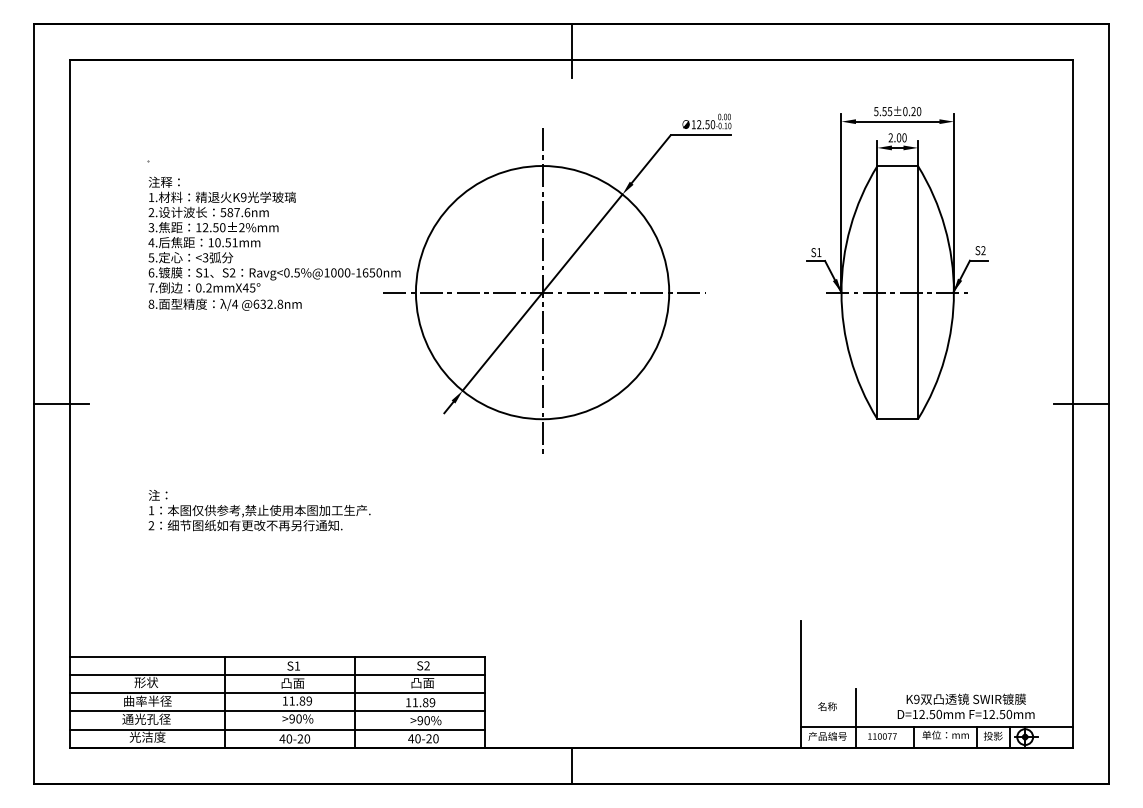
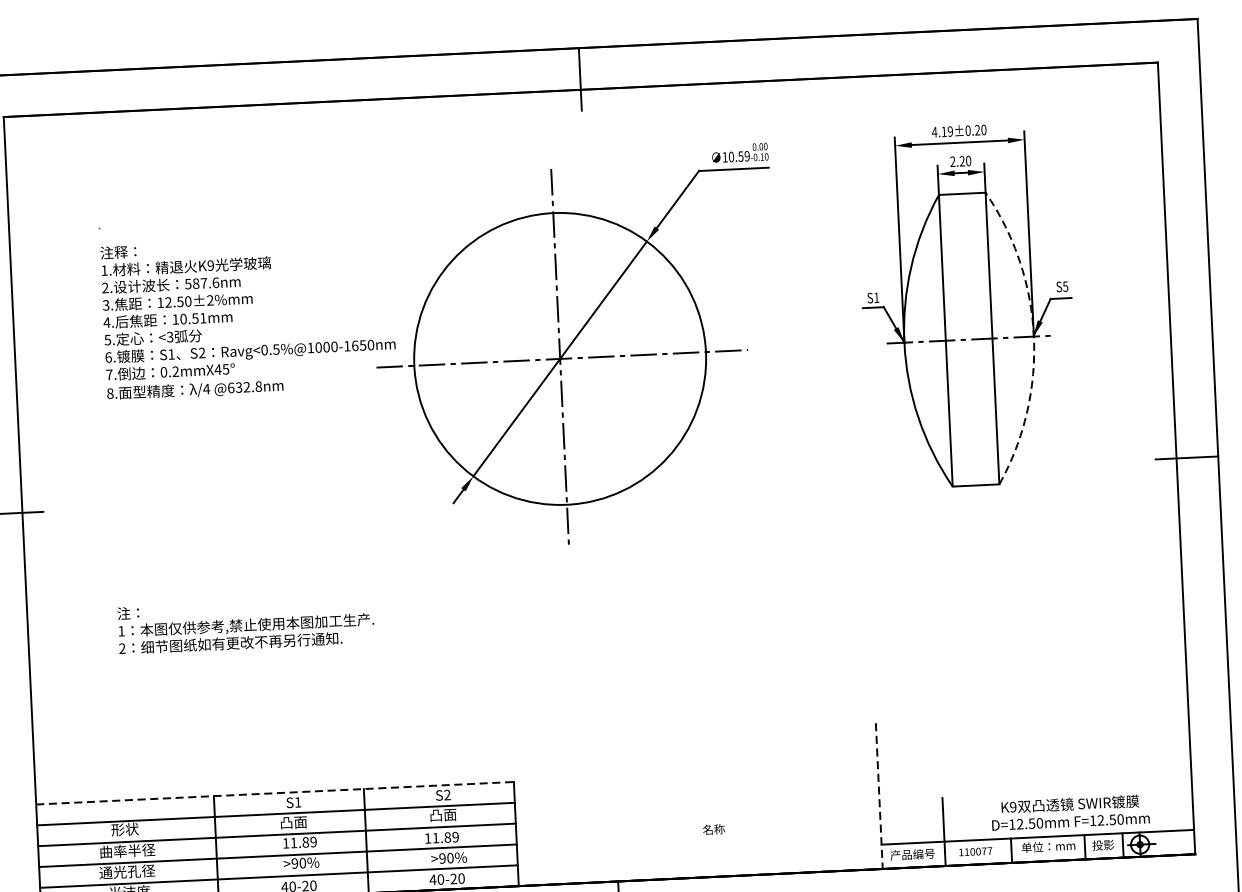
text: (882, 111) -> (941, 131), 5.55±0.20 -> 4.19±0.20
text: (705, 124) -> (738, 156), 12.50 -> 10.59
text: (898, 137) -> (961, 160), 2.00 -> 2.20
text: (983, 250) -> (1065, 286), S2 -> S5
arc: (953, 292) -> (1033, 336), solid -> dashed
line: (278, 657) -> (275, 793), solid -> dashed
line: (801, 684) -> (879, 796), solid -> dashed
text: (827, 706) -> (713, 829), moved

